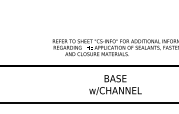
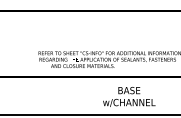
text: (115, 84) -> (129, 96), moved

